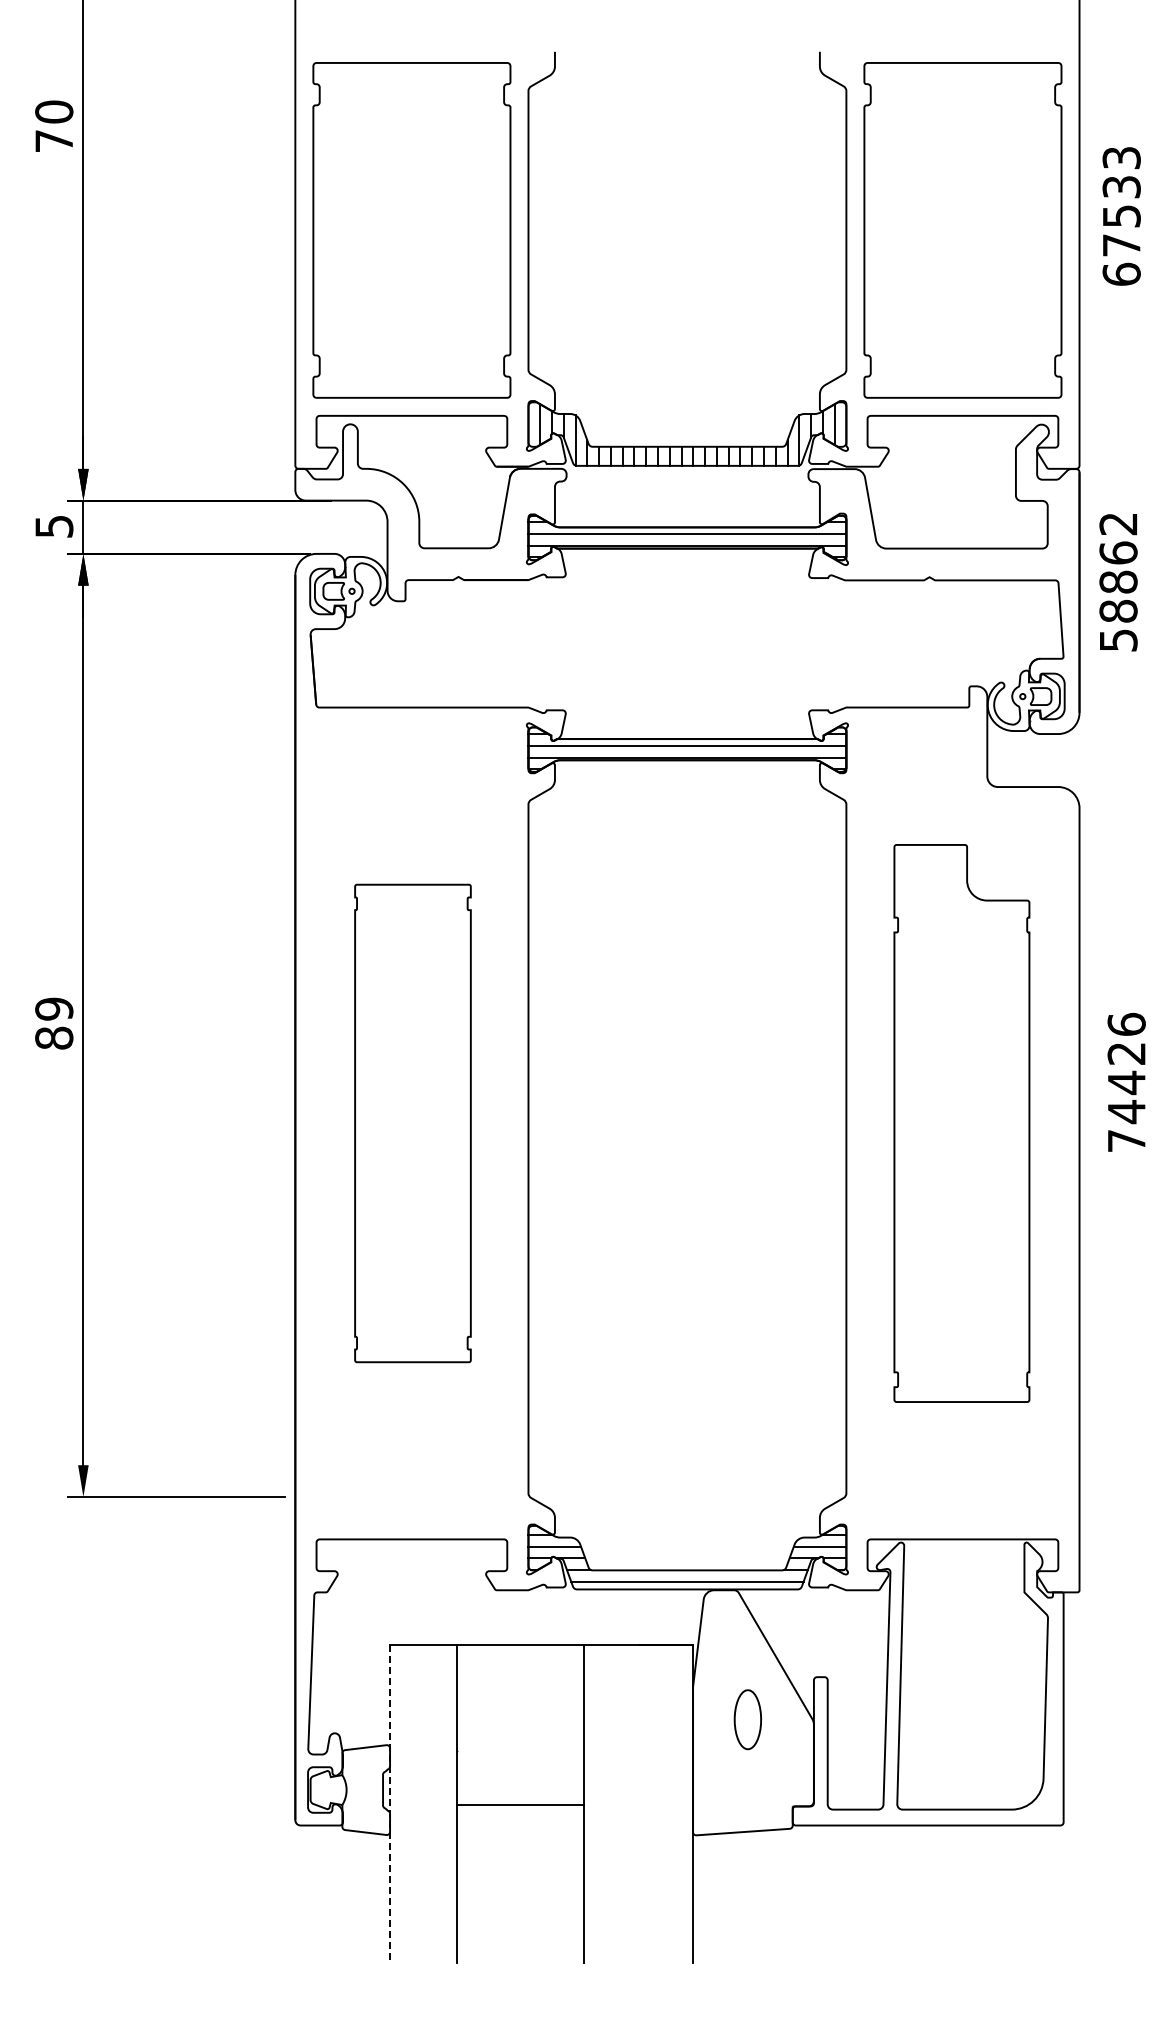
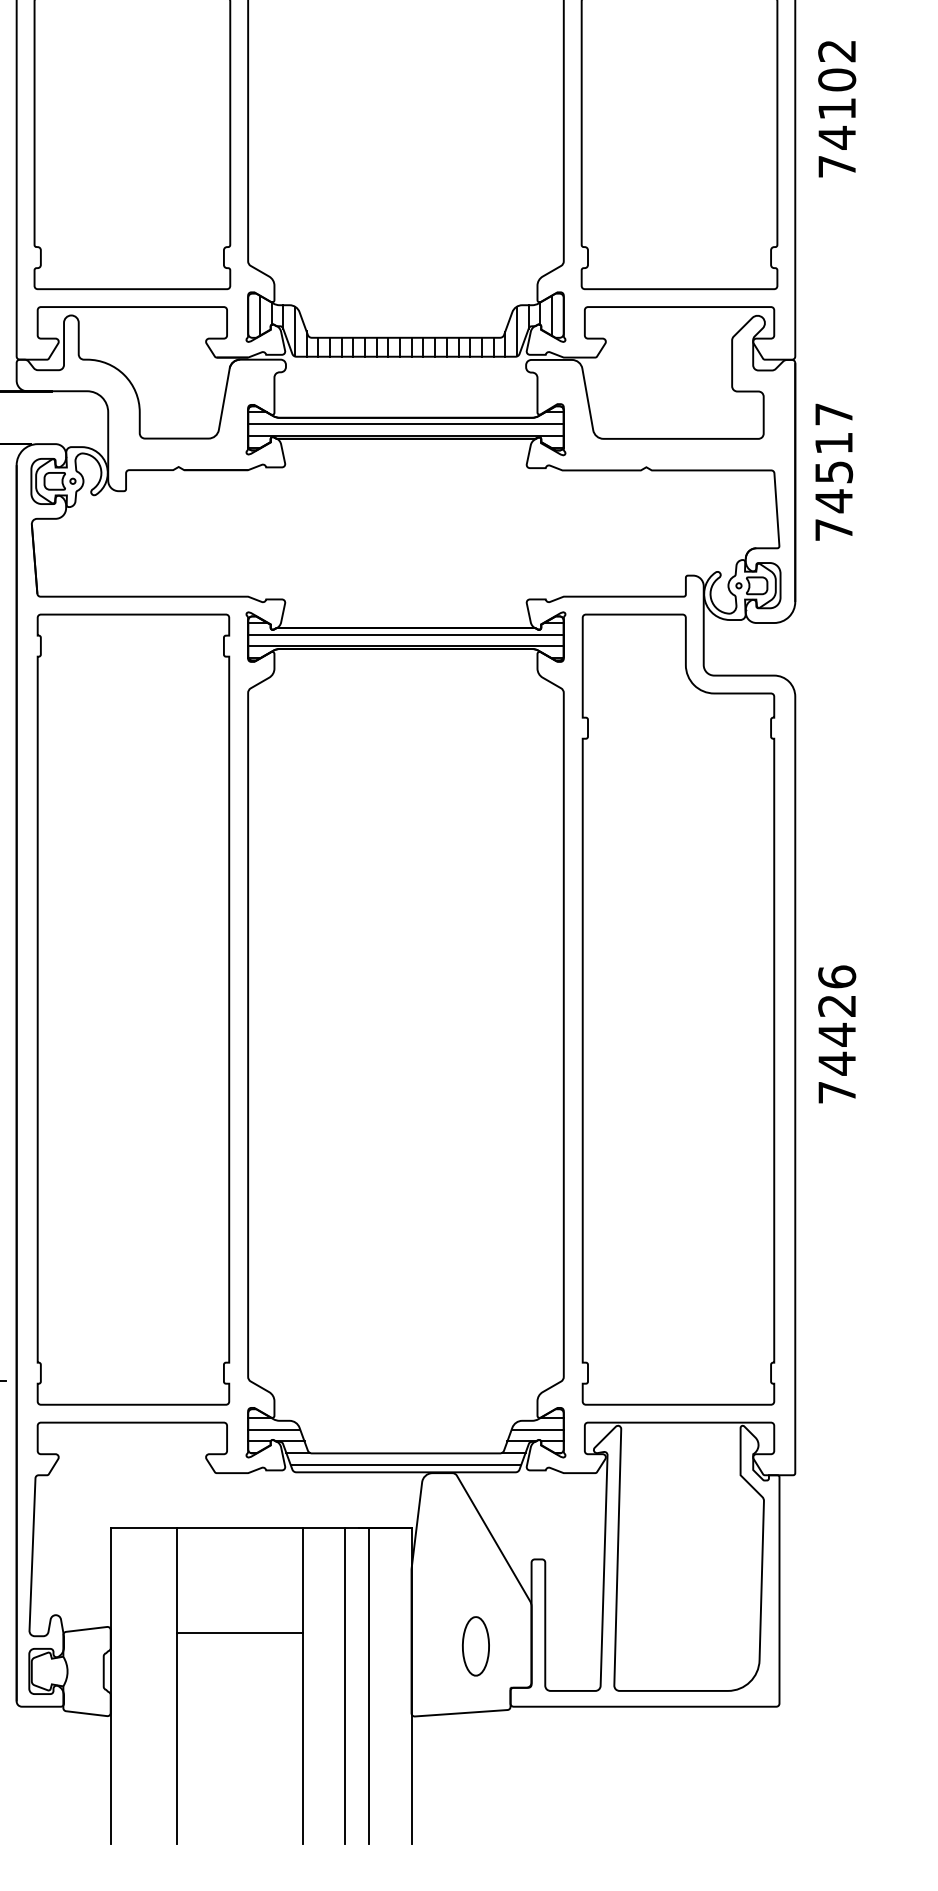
text: (1121, 216) -> (836, 109), 67533 -> 74102
text: (1118, 582) -> (833, 472), 58862 -> 74517
text: (1126, 1082) -> (836, 1034), moved
part: (412, 1123) -> (132, 1009), size x1.67
part: (961, 1123) -> (678, 1009), size x1.43
part: (747, 1719) -> (475, 1646), moved
line: (389, 1804) -> (110, 1685), dashed -> solid
line: (626, 1804) -> (345, 1685), added
line: (650, 1804) -> (369, 1685), added
line: (519, 1805) -> (239, 1633), moved

